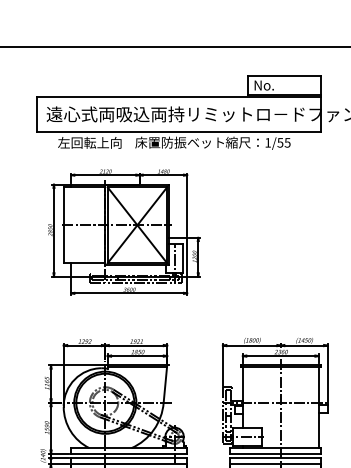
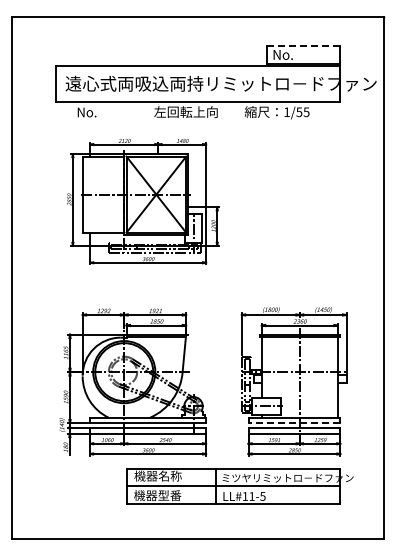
line: (284, 76) -> (303, 45), solid -> dashed
text: (179, 142) -> (198, 111), 床置防振ベット -> 左回転上向
text: (89, 143) -> (108, 112), 左回転上向 -> No.
line: (275, 454) -> (294, 423), solid -> dashed

